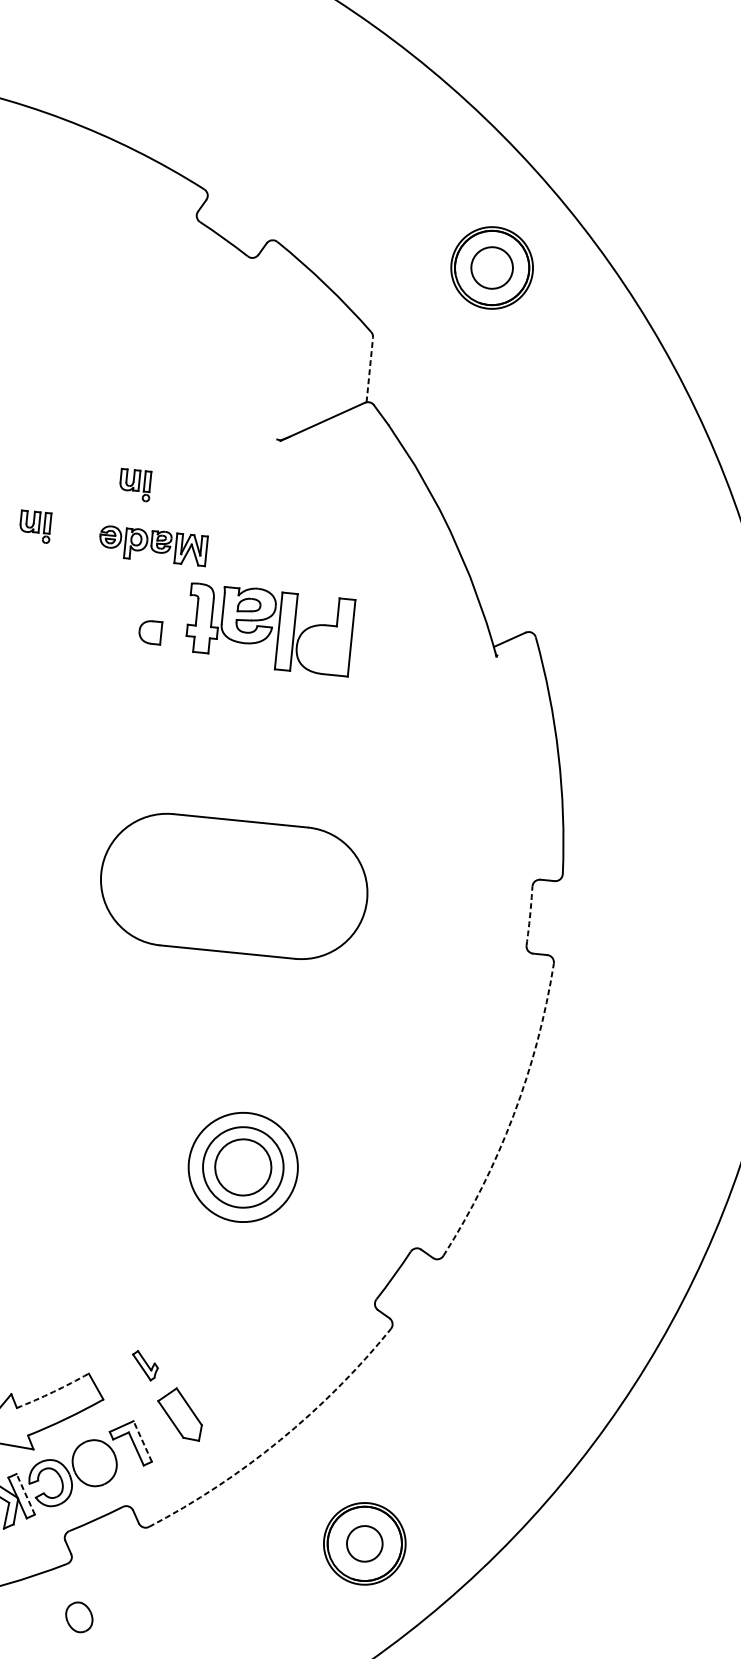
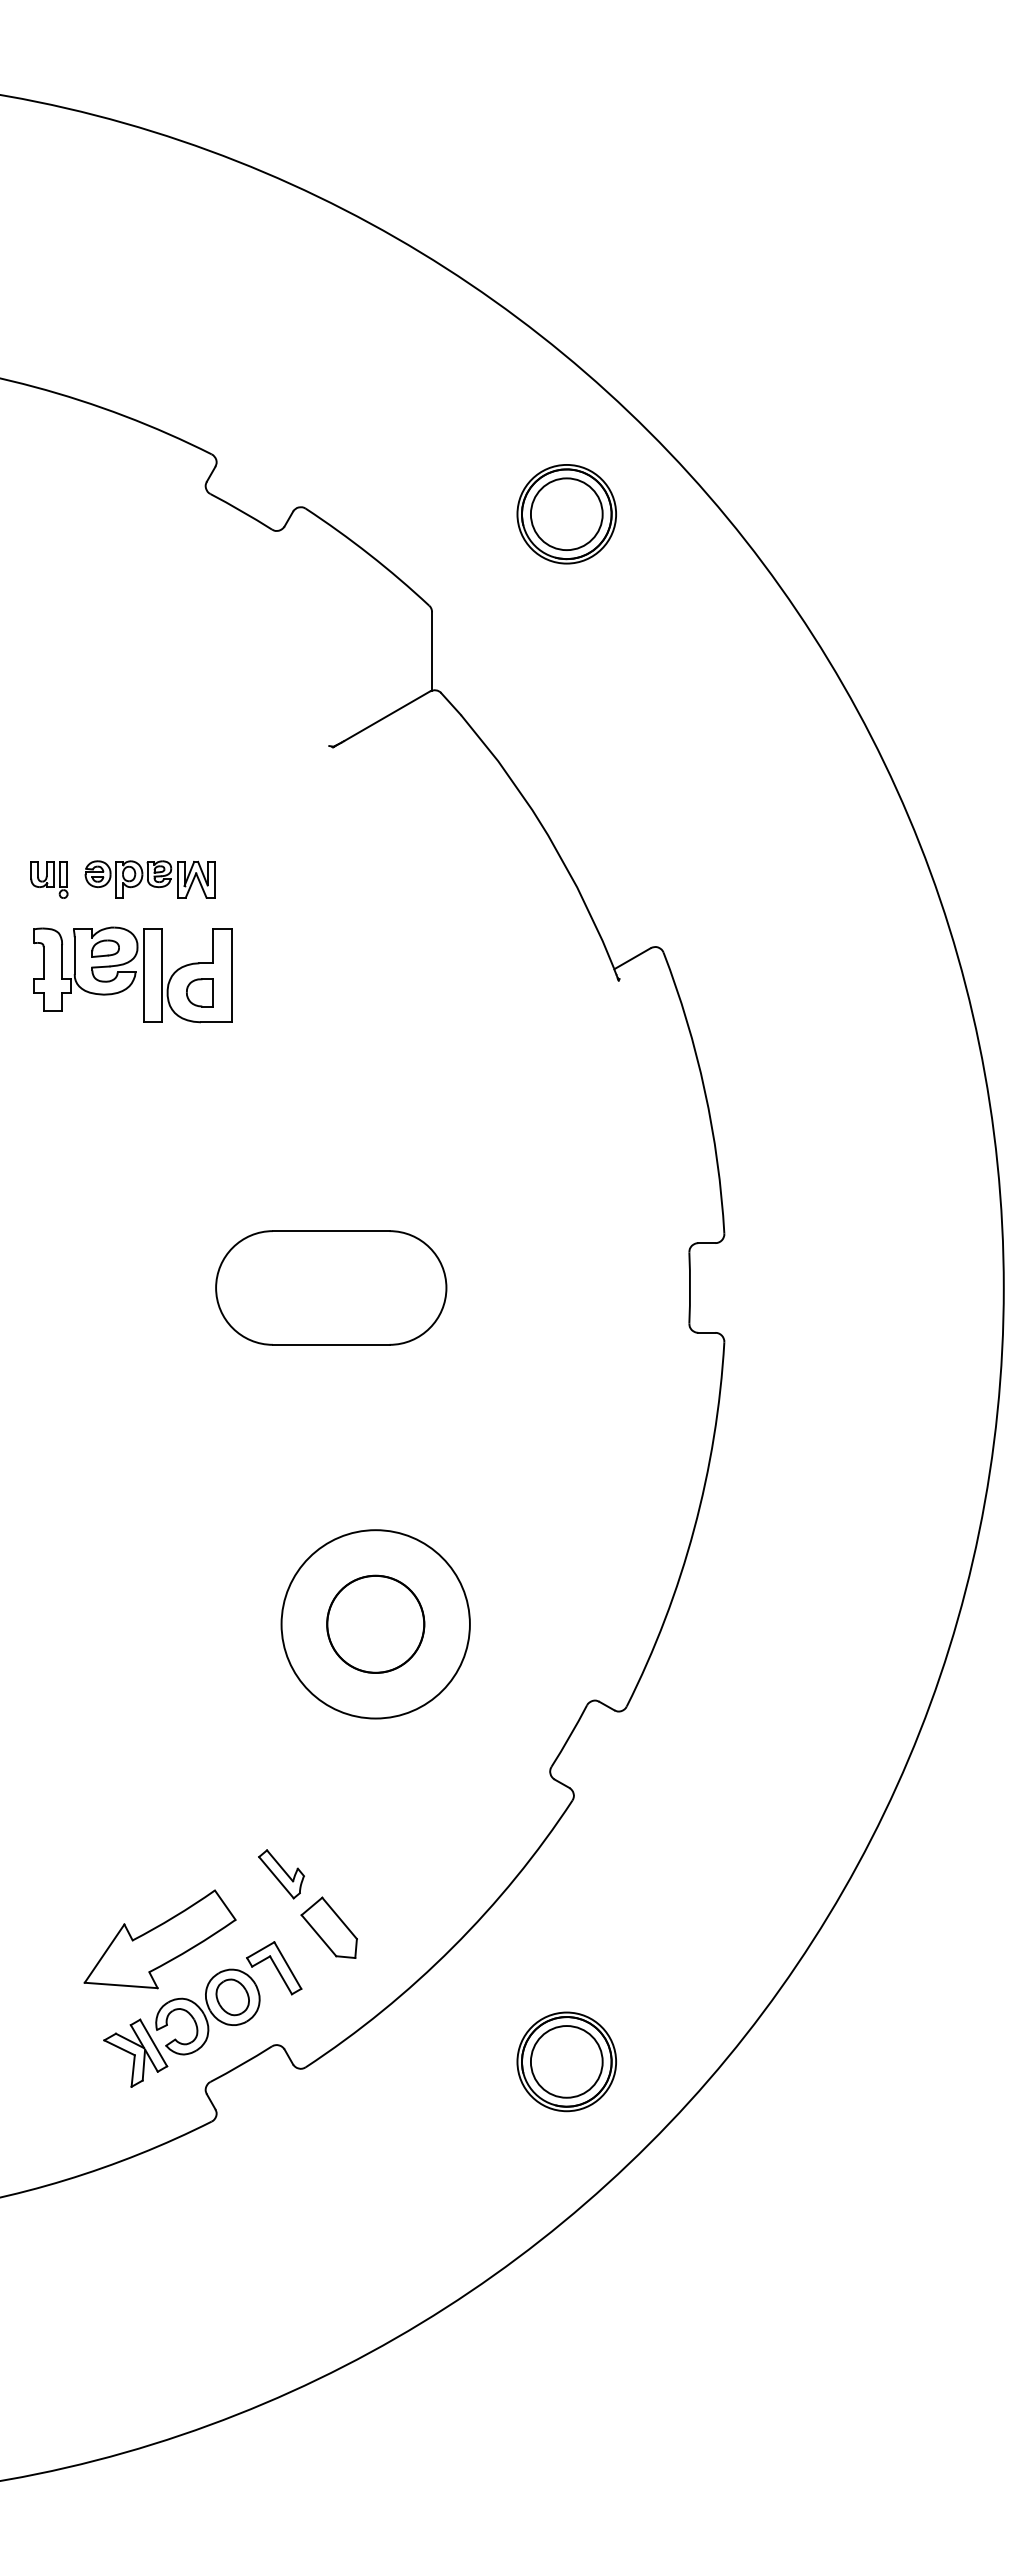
circle: (491, 268) -> (566, 514), size x1.43
line: (370, 369) -> (432, 650), dashed -> solid
part: (135, 484) -> (164, 817), removed
part: (152, 545) -> (149, 879), moved
part: (269, 628) -> (132, 974), moved
part: (234, 886) -> (331, 1287), size x0.71
arc: (530, 915) -> (690, 1287), dashed -> solid
arc: (513, 1115) -> (694, 1529), dashed -> solid
circle: (243, 1166) -> (375, 1623), size x1.43
circle: (243, 1167) -> (375, 1624), size x1.43
part: (145, 1365) -> (281, 1874), size x1.43
arc: (53, 1391) -> (174, 1916), dashed -> solid
arc: (279, 1440) -> (452, 1947), dashed -> solid
line: (142, 1441) -> (287, 1965), dashed -> solid
line: (25, 1494) -> (153, 2043), dashed -> solid
circle: (364, 1543) -> (566, 2061), size x1.67
part: (79, 1617) -> (232, 1997), moved

